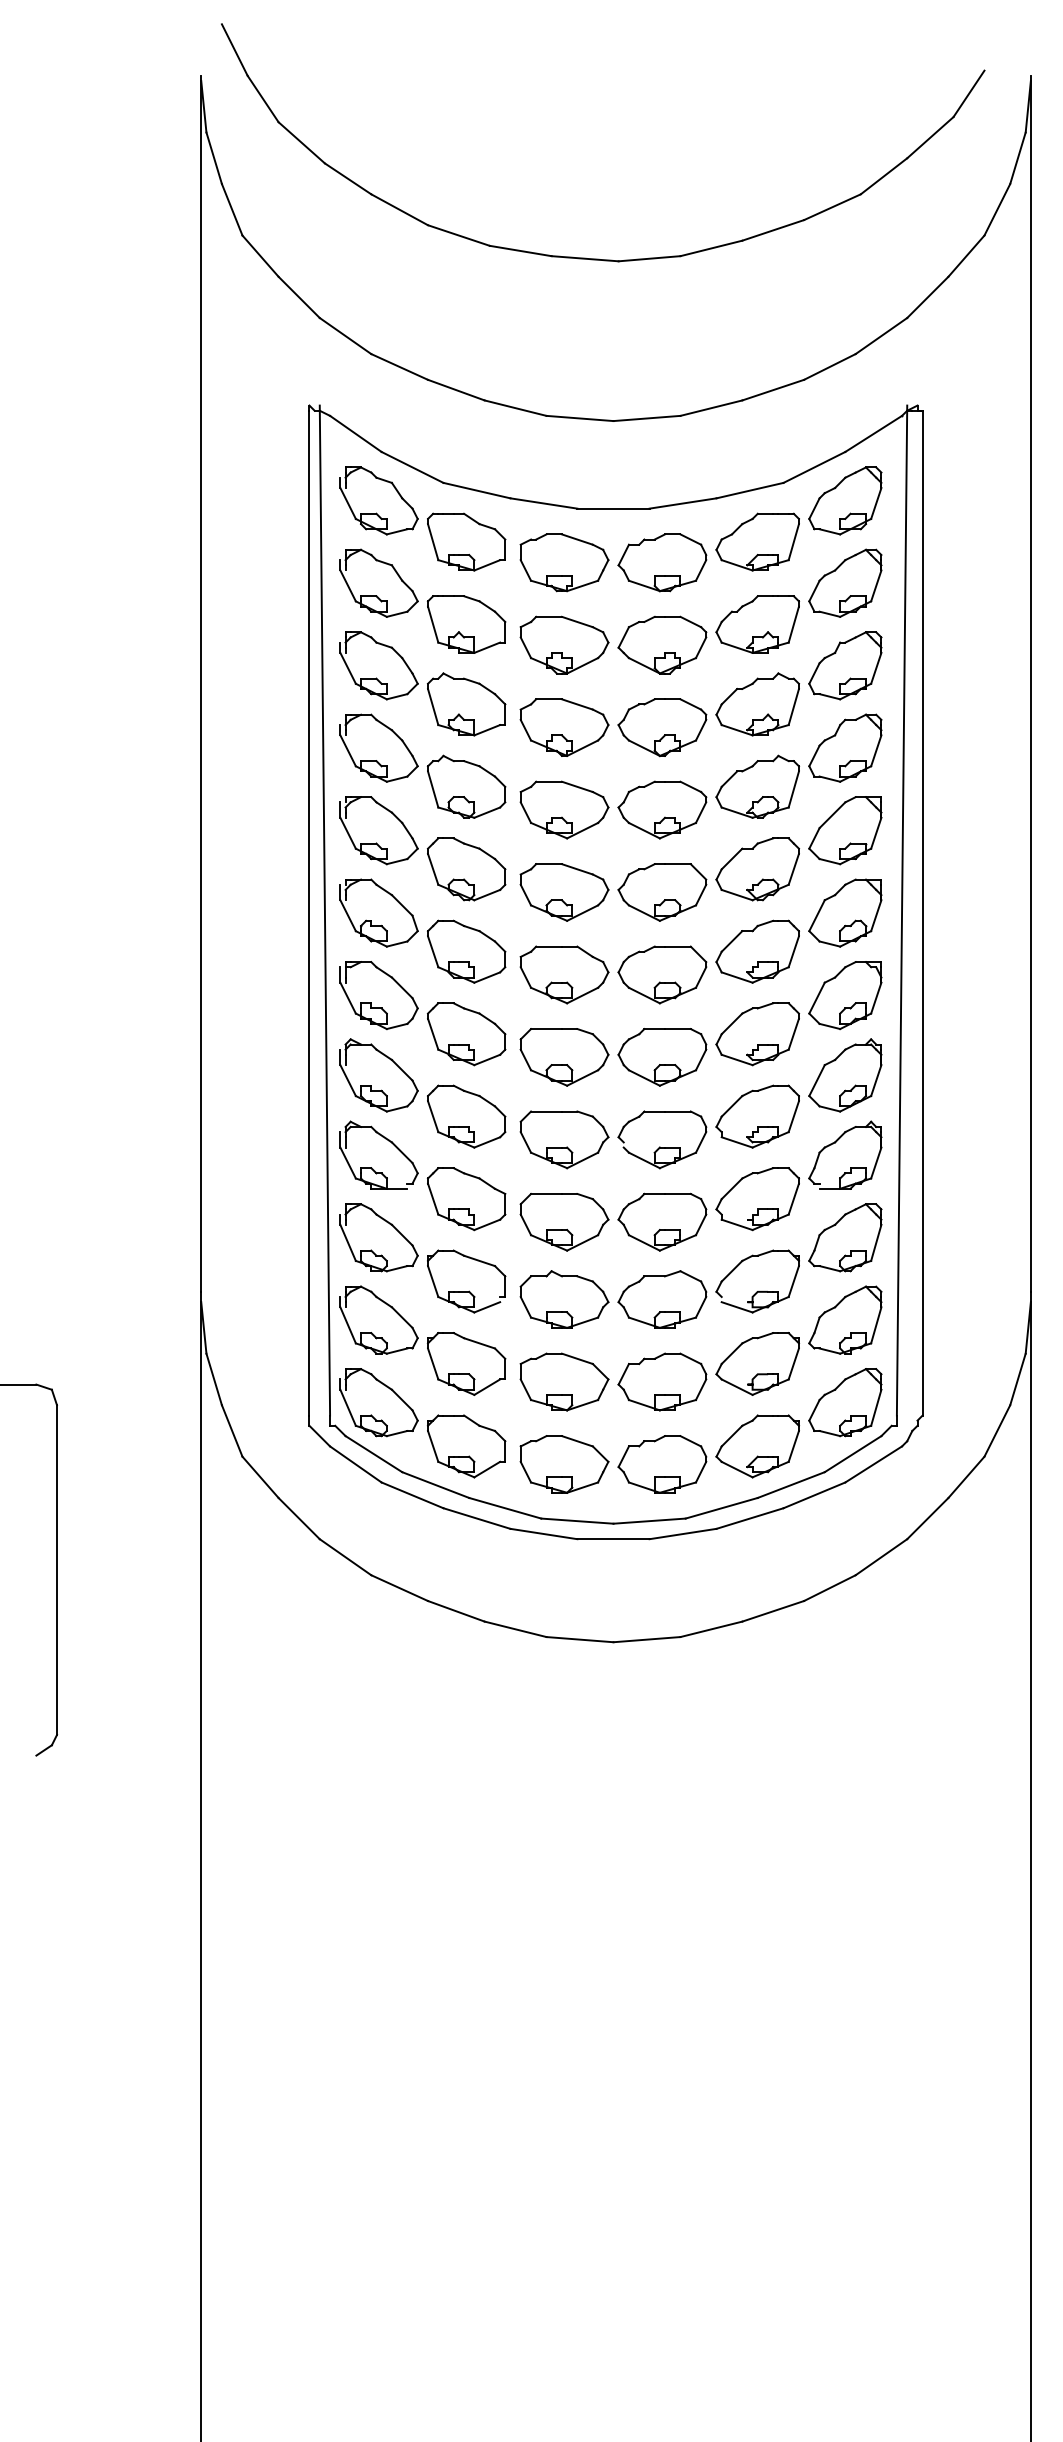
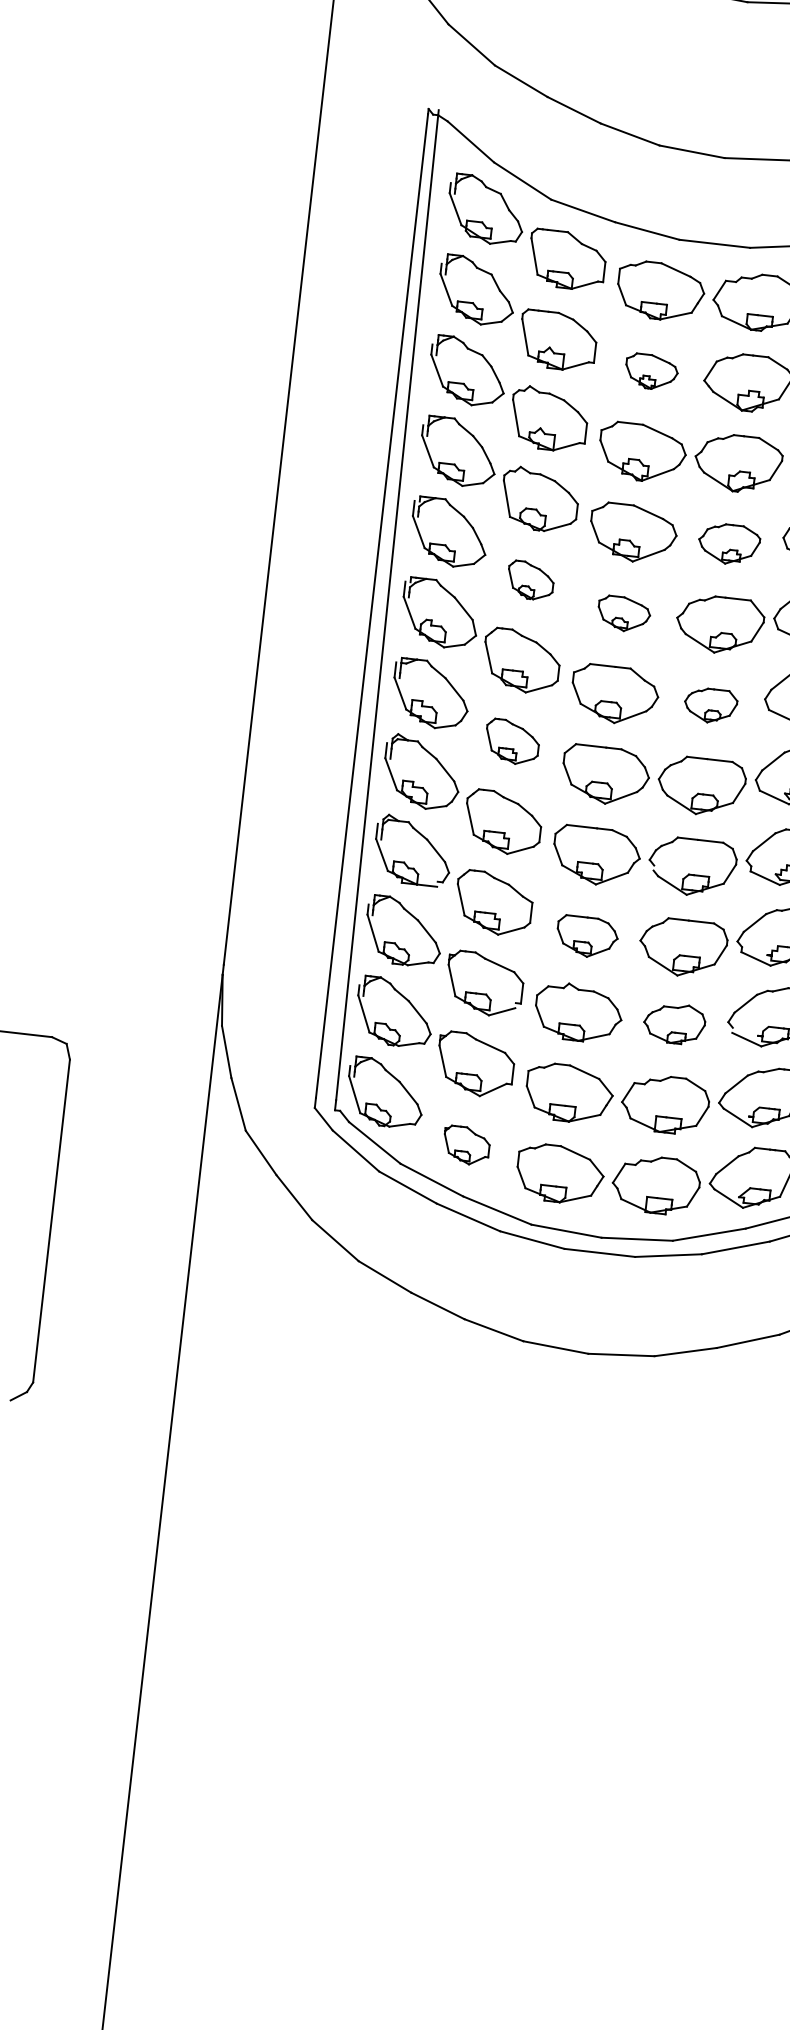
part: (564, 644) -> (651, 371), size x0.6
part: (662, 809) -> (729, 543), size x0.7
part: (466, 869) -> (530, 580), size x0.6
part: (564, 892) -> (624, 614), size x0.6
part: (662, 974) -> (710, 705), size x0.6
part: (466, 1034) -> (512, 742), size x0.7
part: (564, 1222) -> (587, 937), size x0.7
part: (662, 1299) -> (674, 1023), size x0.7
part: (466, 1446) -> (466, 1145), size x0.6

